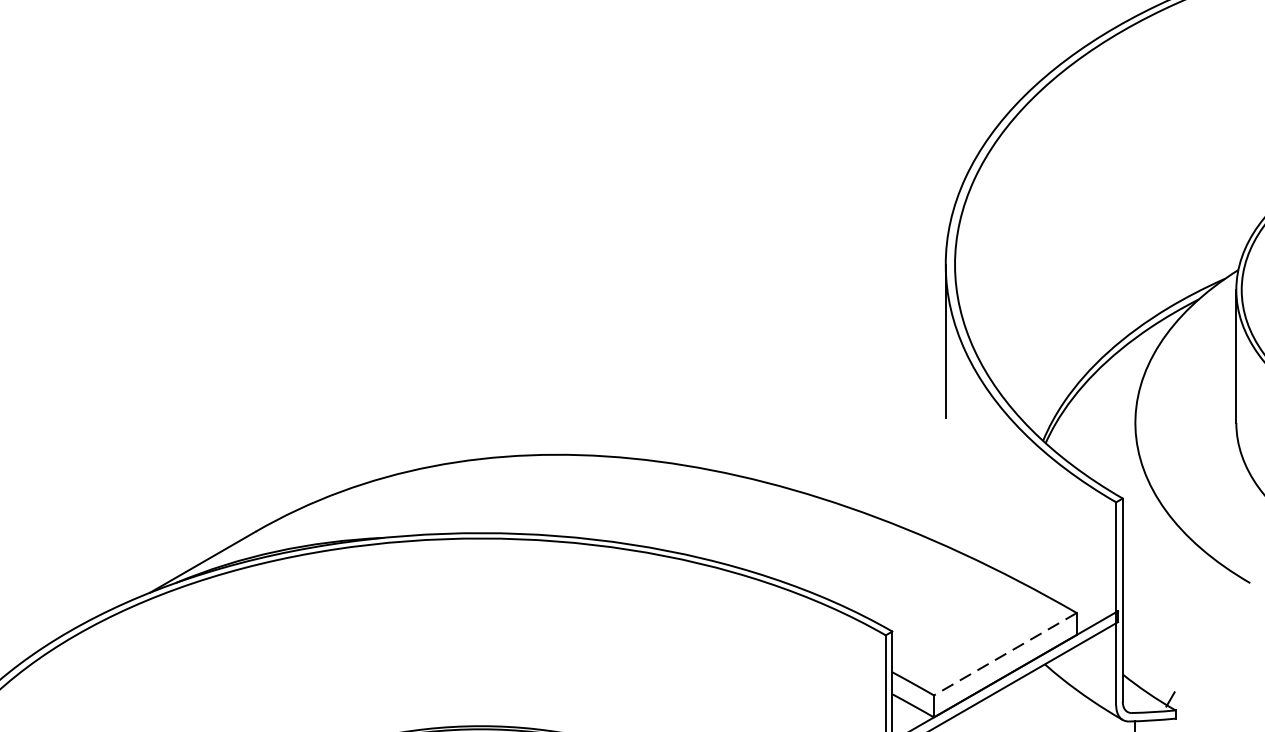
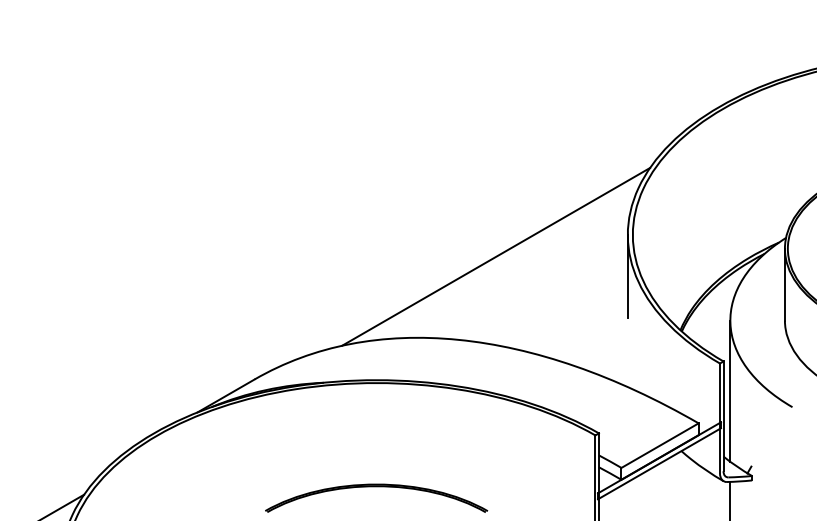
line: (702, 304) -> (496, 256), added
line: (1135, 552) -> (730, 390), added
line: (1006, 653) -> (660, 445), dashed -> solid

